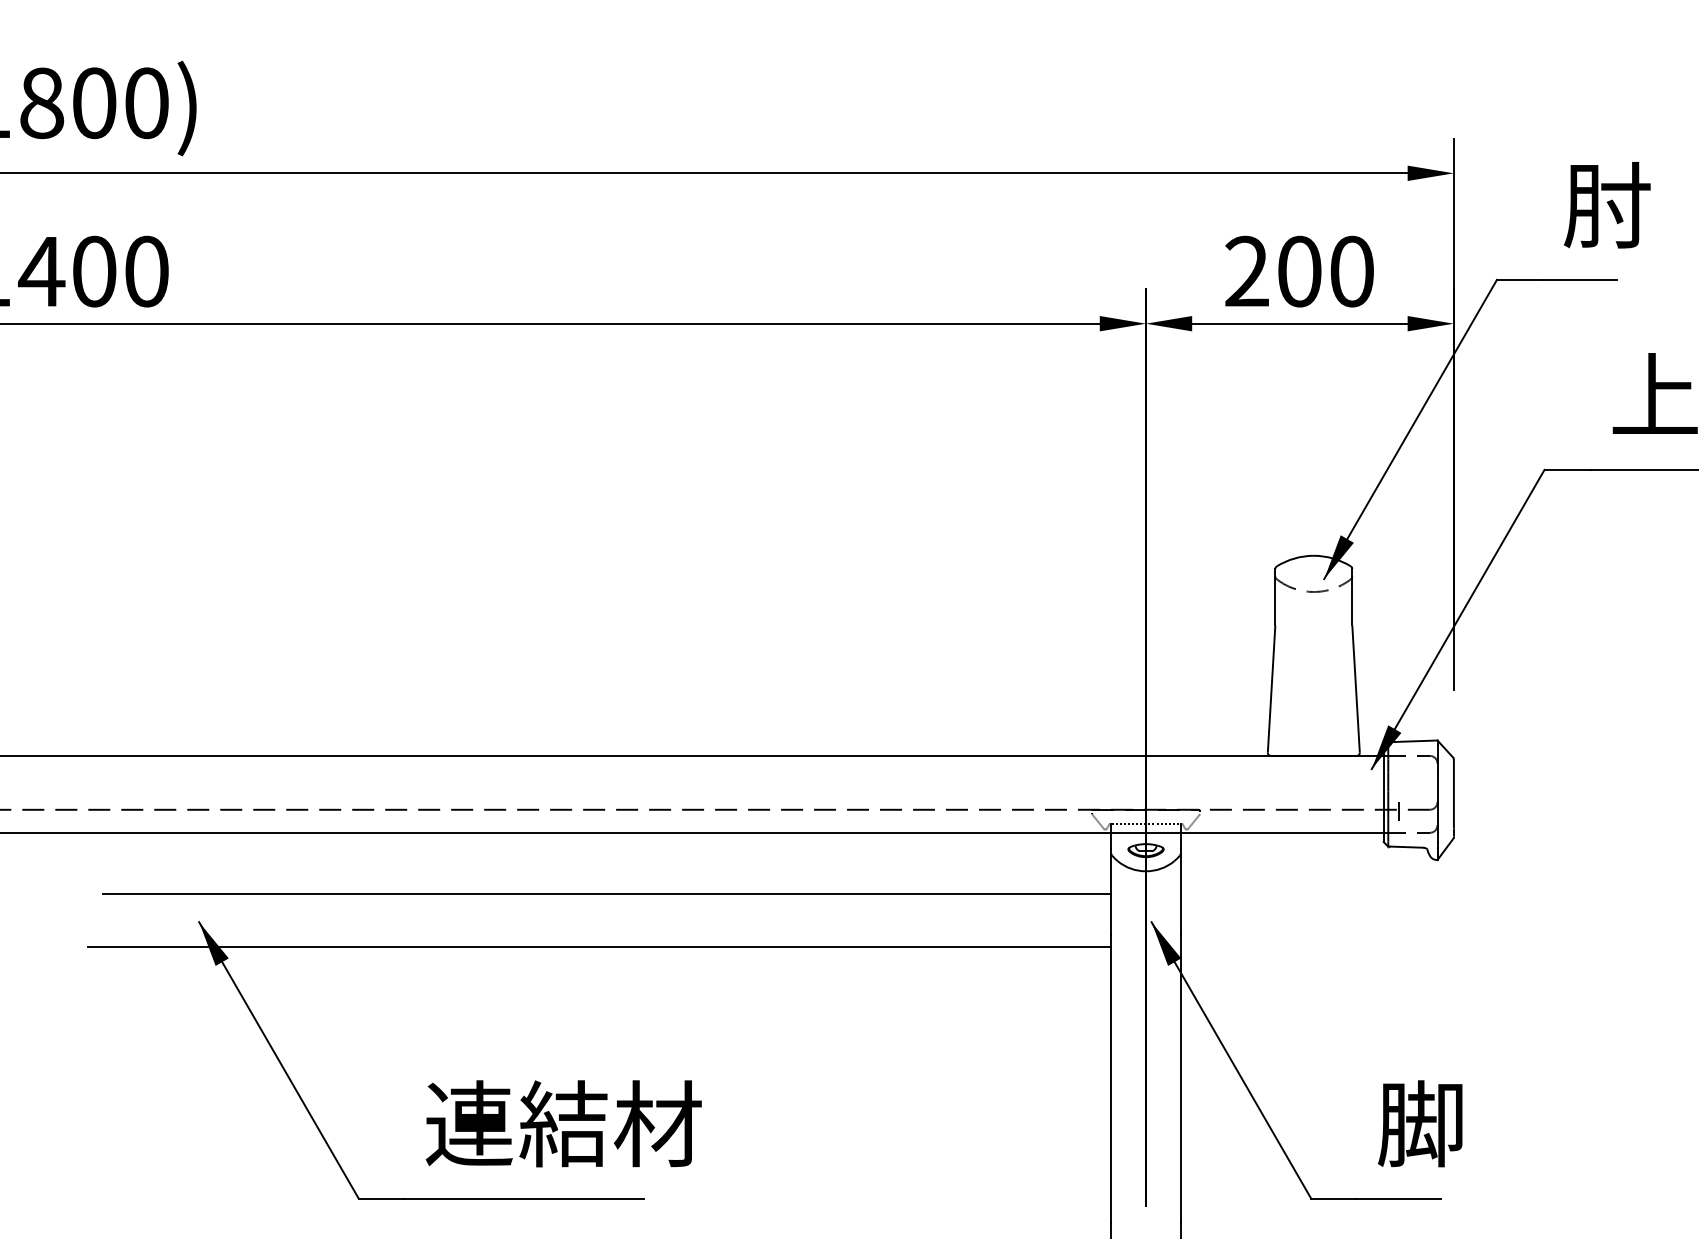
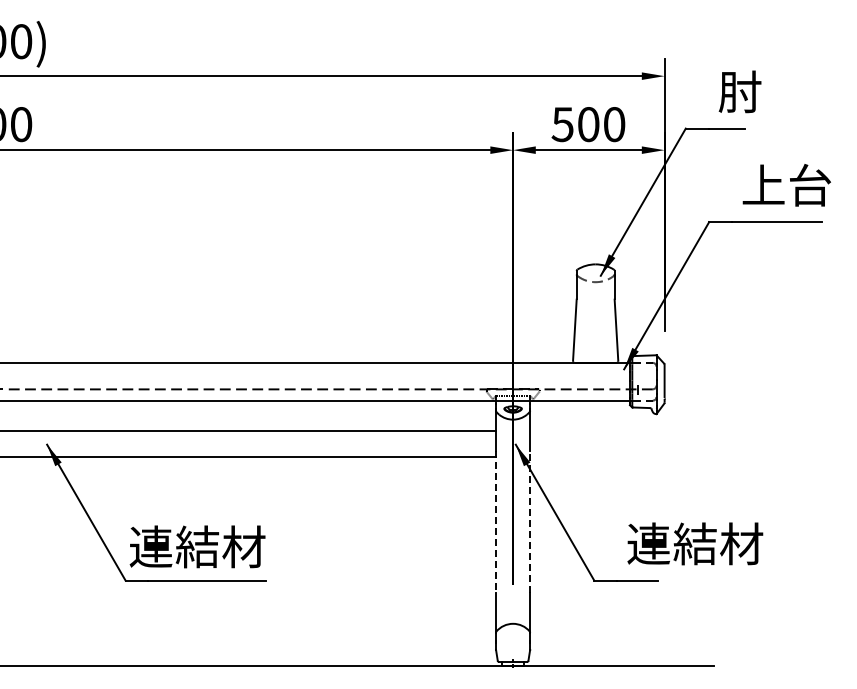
text: (1246, 271) -> (562, 124), 200 -> 500
line: (1112, 1078) -> (496, 521), solid -> dashed
line: (1181, 1078) -> (530, 521), solid -> dashed
text: (563, 1122) -> (197, 546), moved
text: (1516, 1122) -> (695, 543), 脚 -> 連結材

